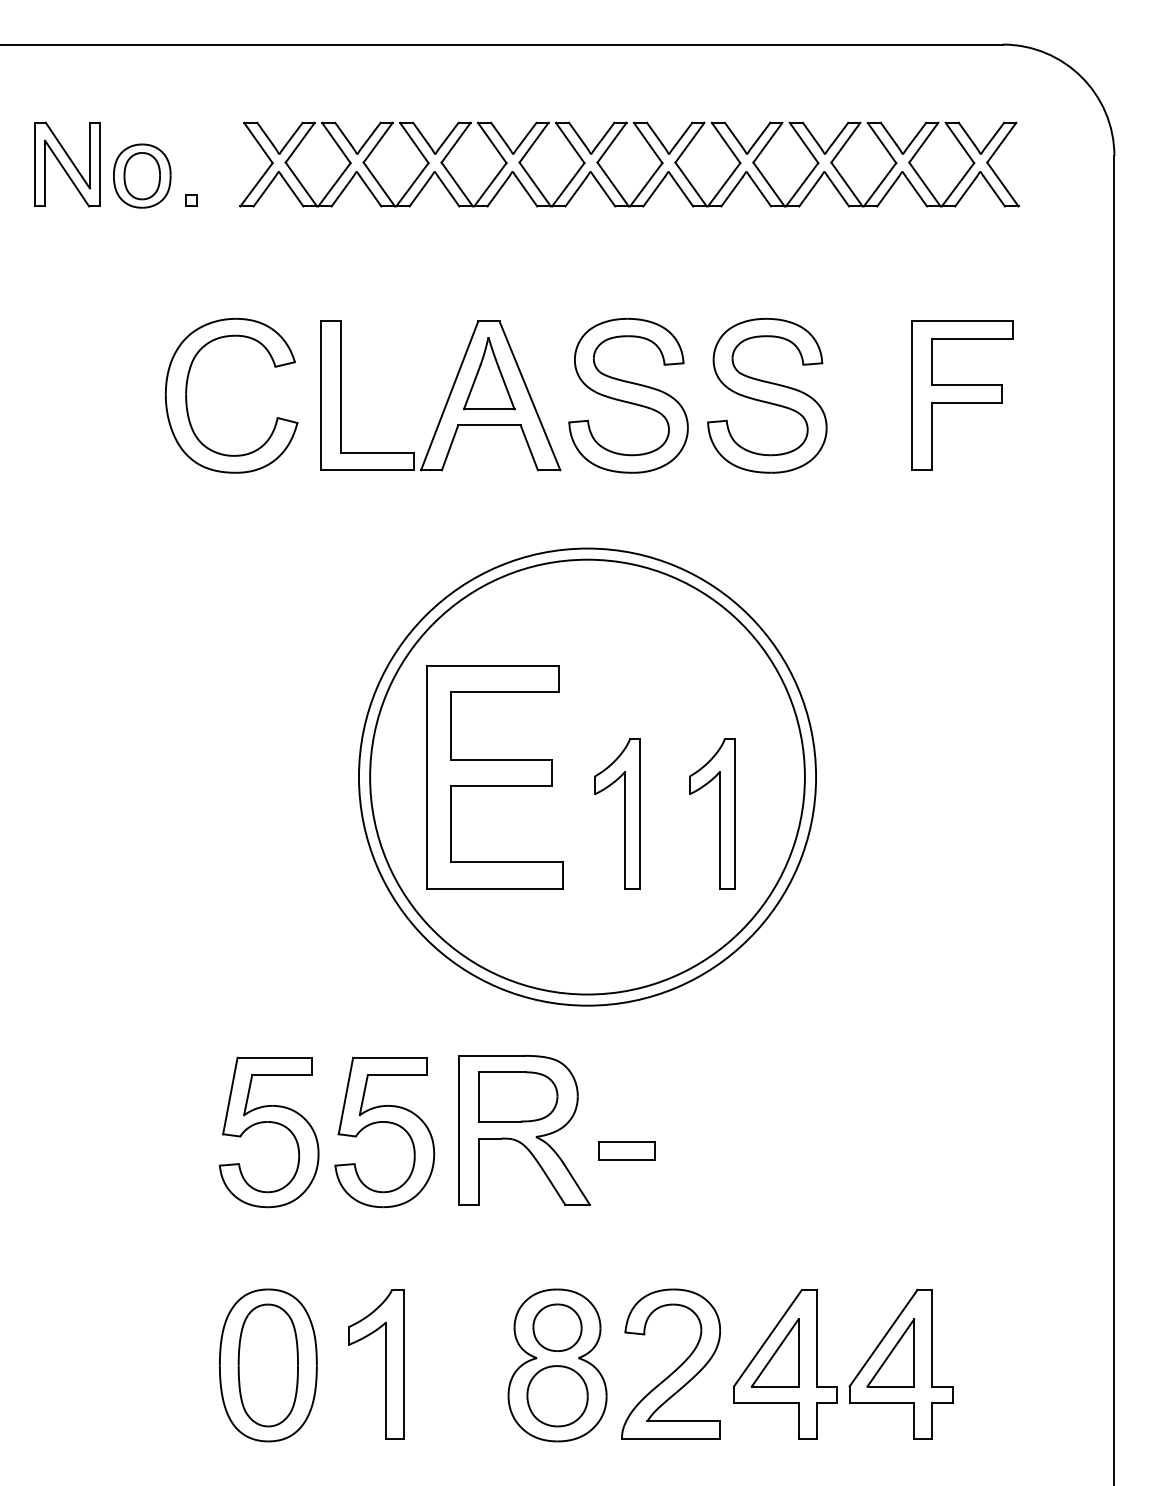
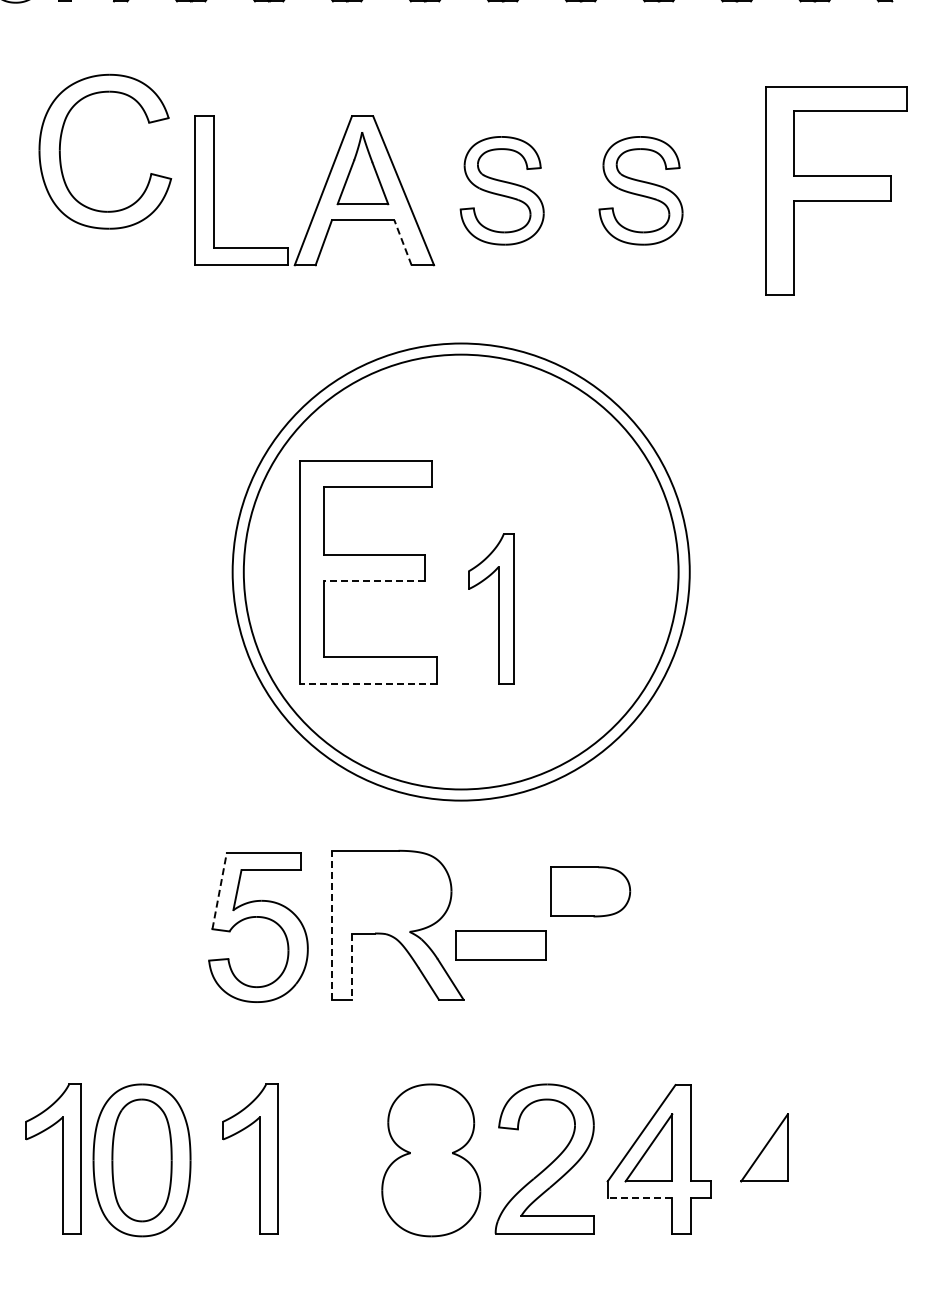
part: (628, 395) -> (502, 190), size x0.7
part: (767, 395) -> (641, 190), size x0.7
part: (962, 395) -> (836, 190), size x1.4
part: (187, 397) -> (61, 153), moved
line: (529, 447) -> (403, 242), solid -> dashed
line: (501, 786) -> (375, 581), solid -> dashed
part: (719, 813) -> (593, 608), removed
line: (494, 888) -> (368, 683), solid -> dashed
line: (345, 1096) -> (219, 891), solid -> dashed
part: (518, 1096) -> (591, 891), moved
part: (271, 1123) -> (145, 918), removed
line: (458, 1129) -> (332, 924), solid -> dashed
part: (626, 1150) -> (500, 945), size x1.6
line: (478, 1172) -> (352, 967), solid -> dashed
part: (557, 1327) -> (431, 1122), removed
part: (188, 1364) -> (62, 1159), added
part: (900, 1364) -> (774, 1159), removed
part: (557, 1396) -> (431, 1191), removed
line: (765, 1403) -> (639, 1198), solid -> dashed

